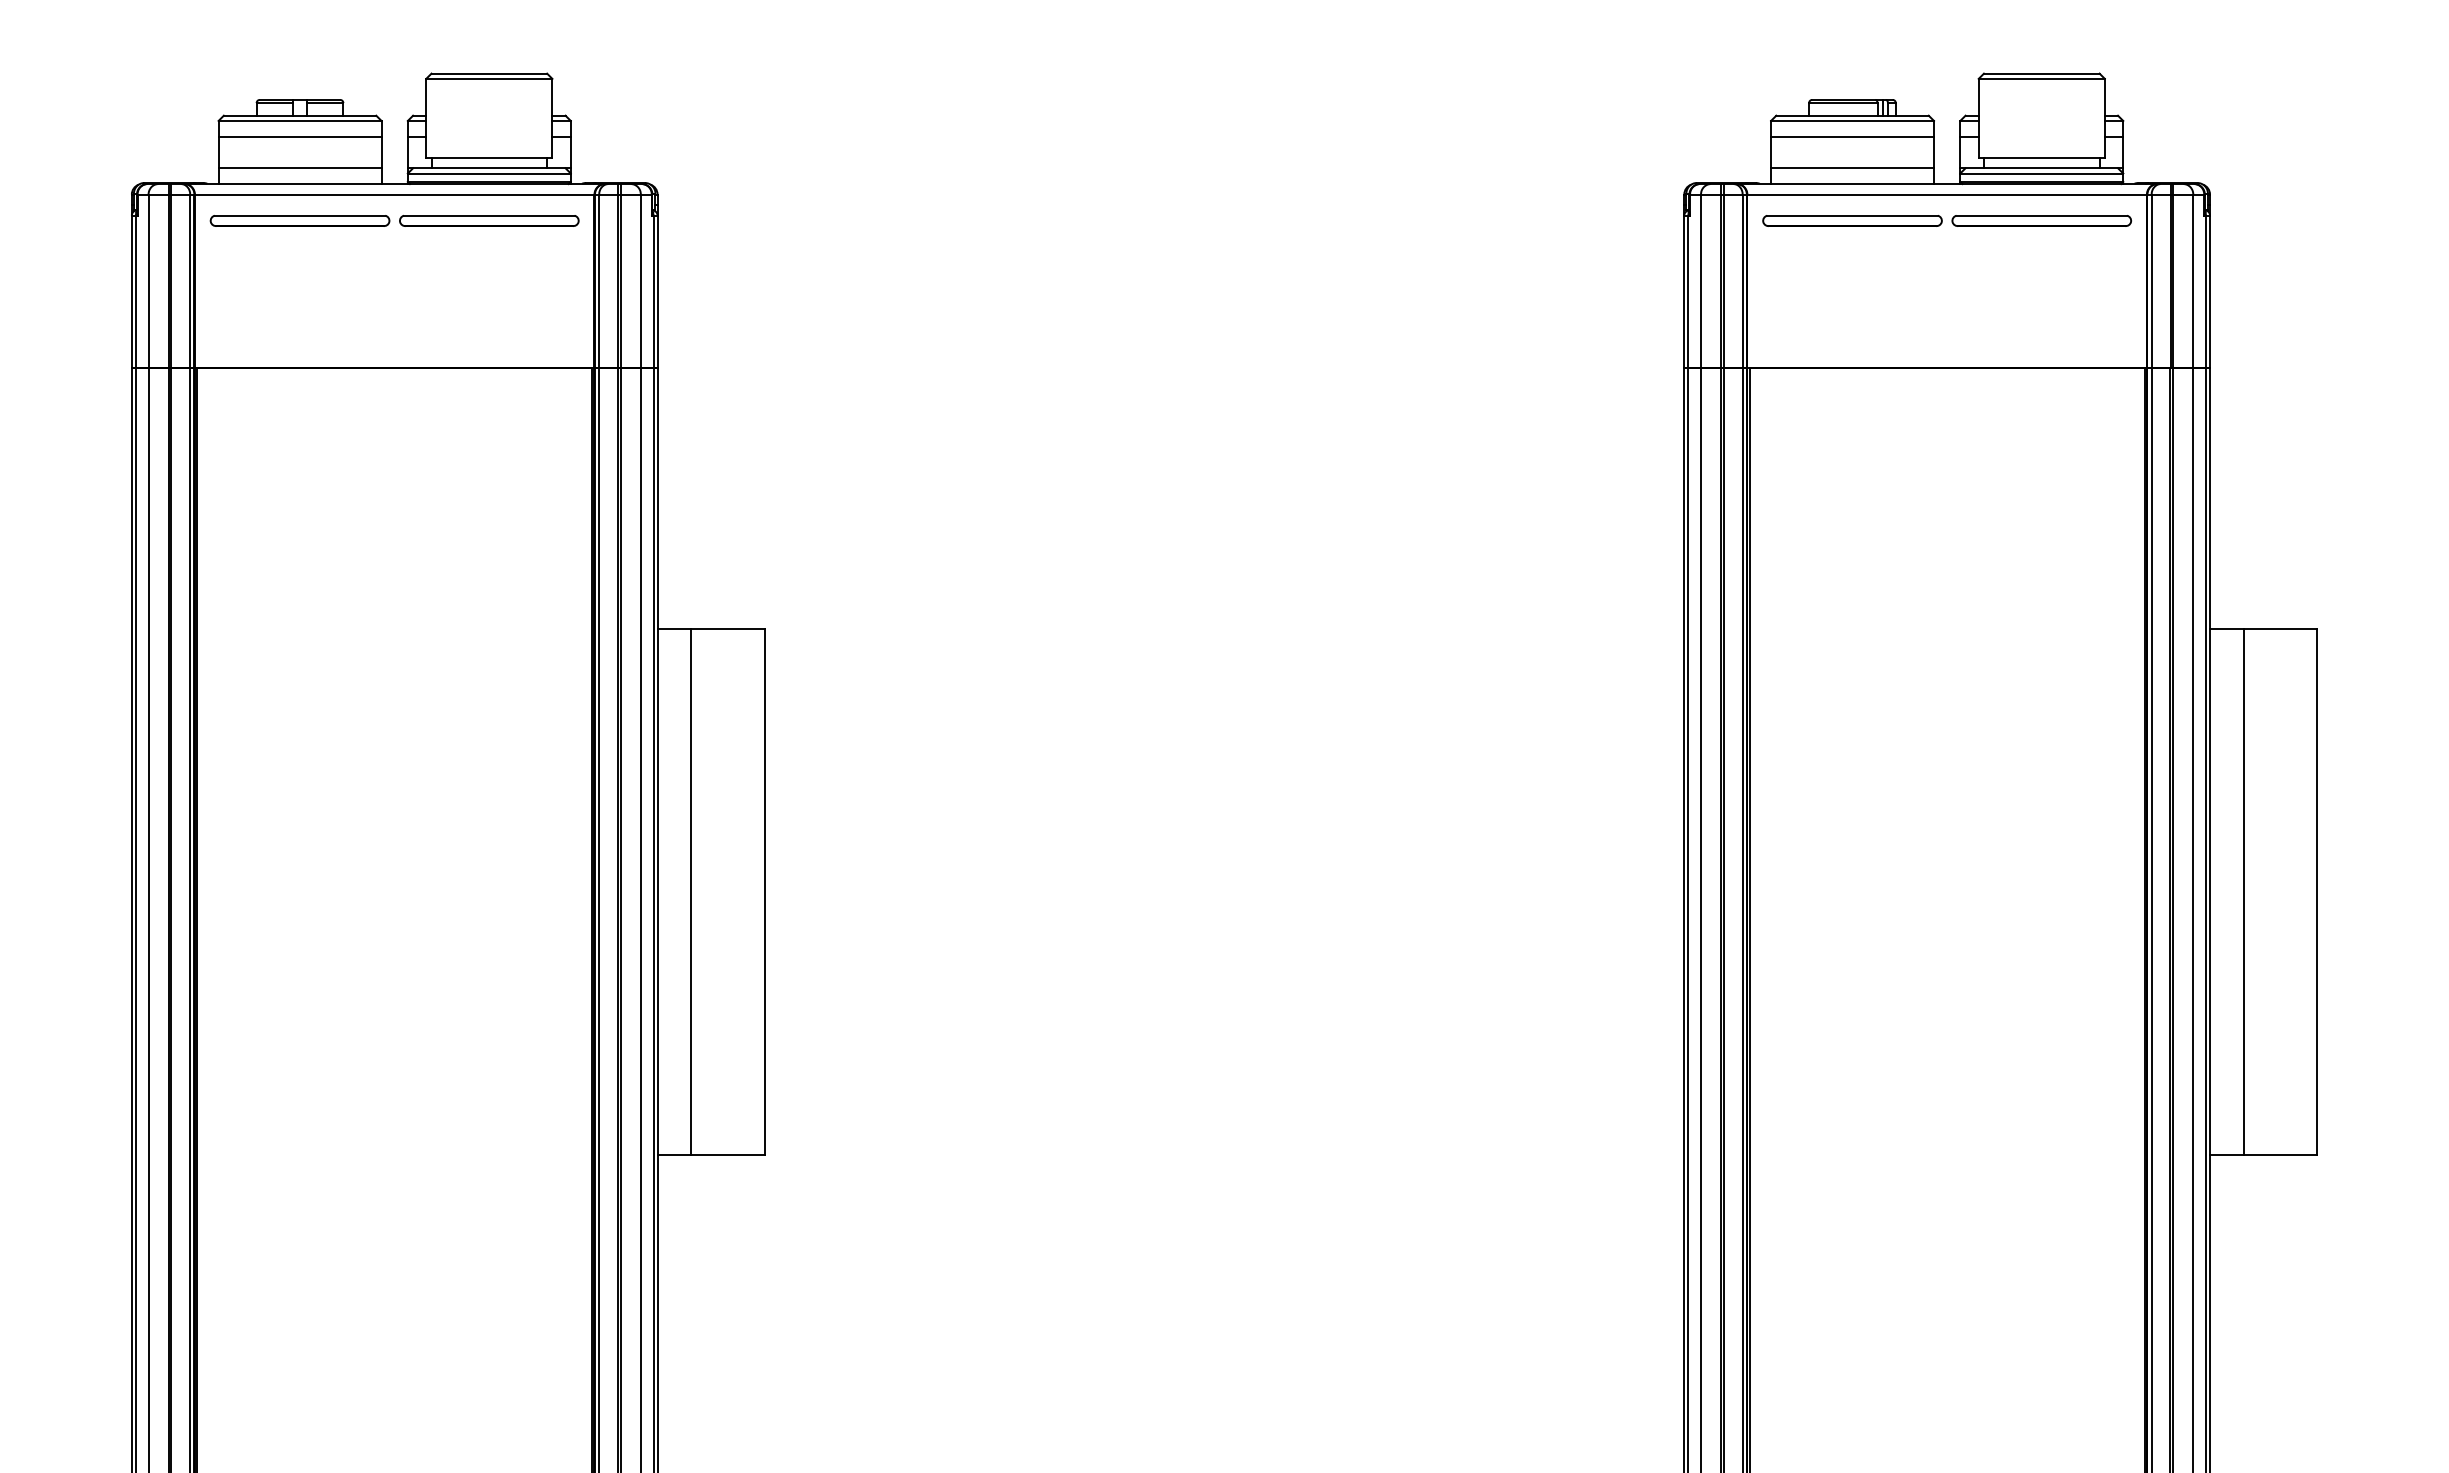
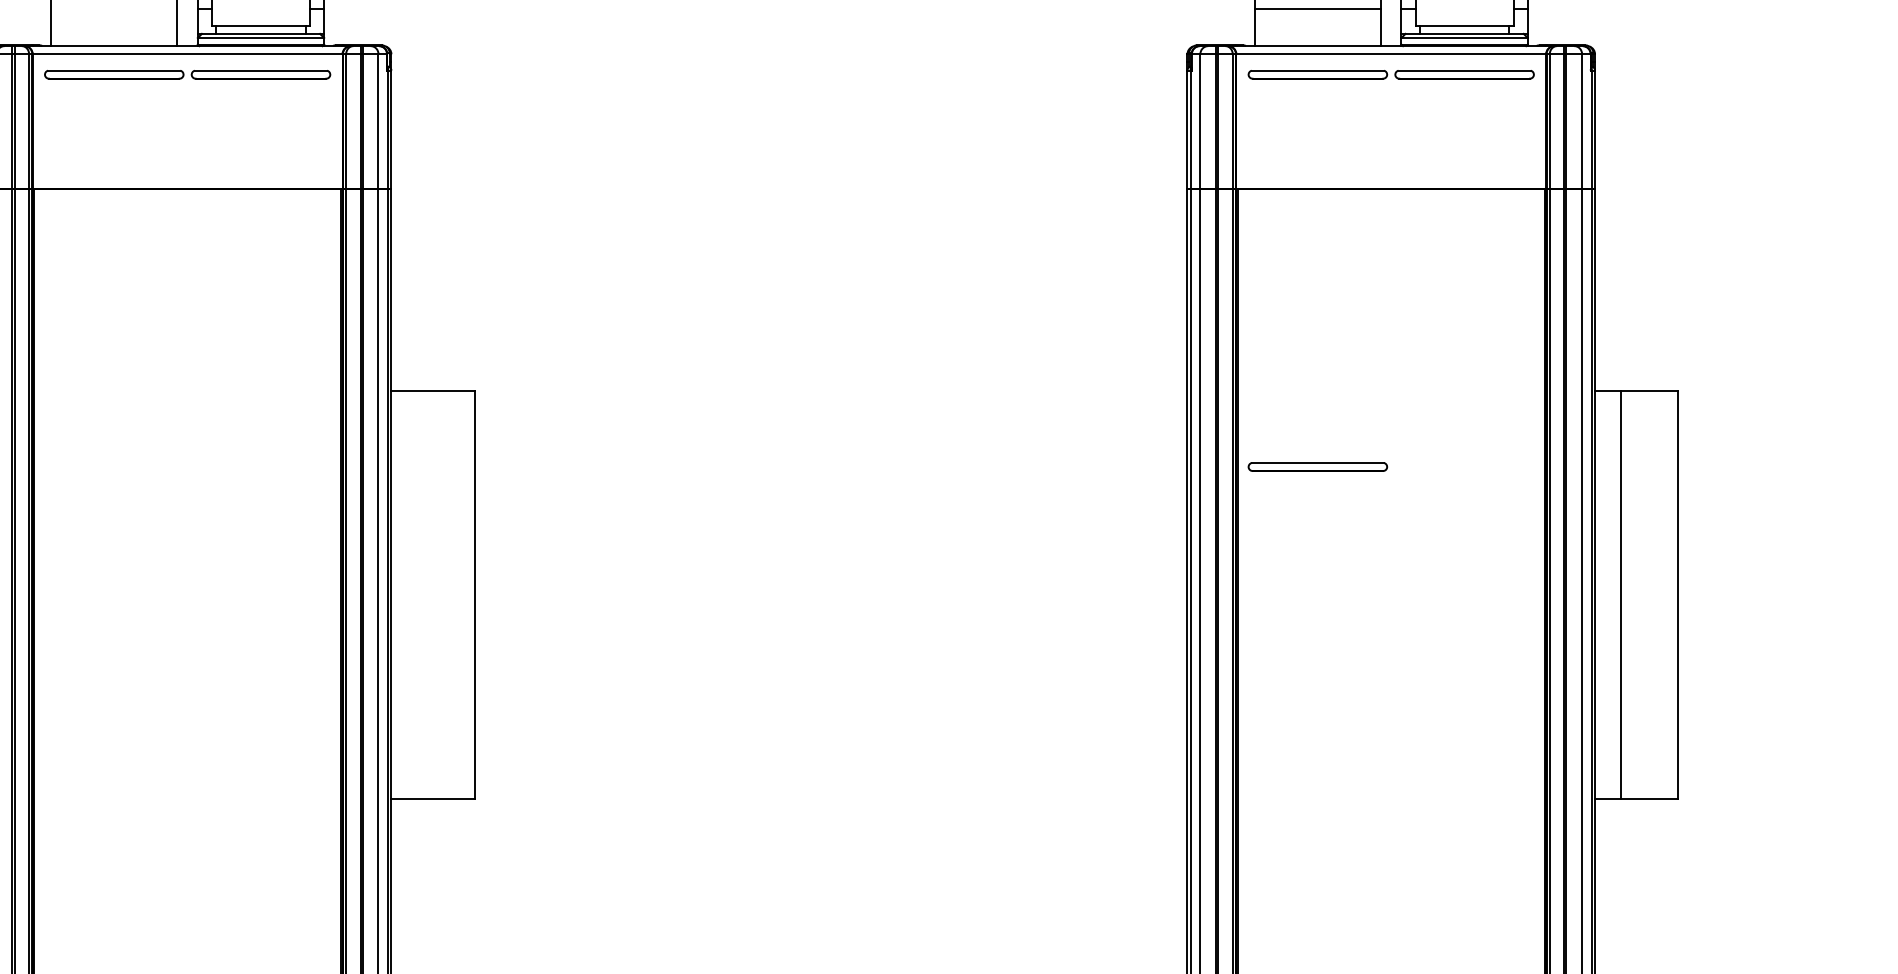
line: (299, 136) -> (113, 9), removed
line: (299, 168) -> (113, 34), removed
line: (1852, 168) -> (1317, 34), removed
part: (1852, 726) -> (1317, 466), added
line: (691, 891) -> (417, 594), removed

